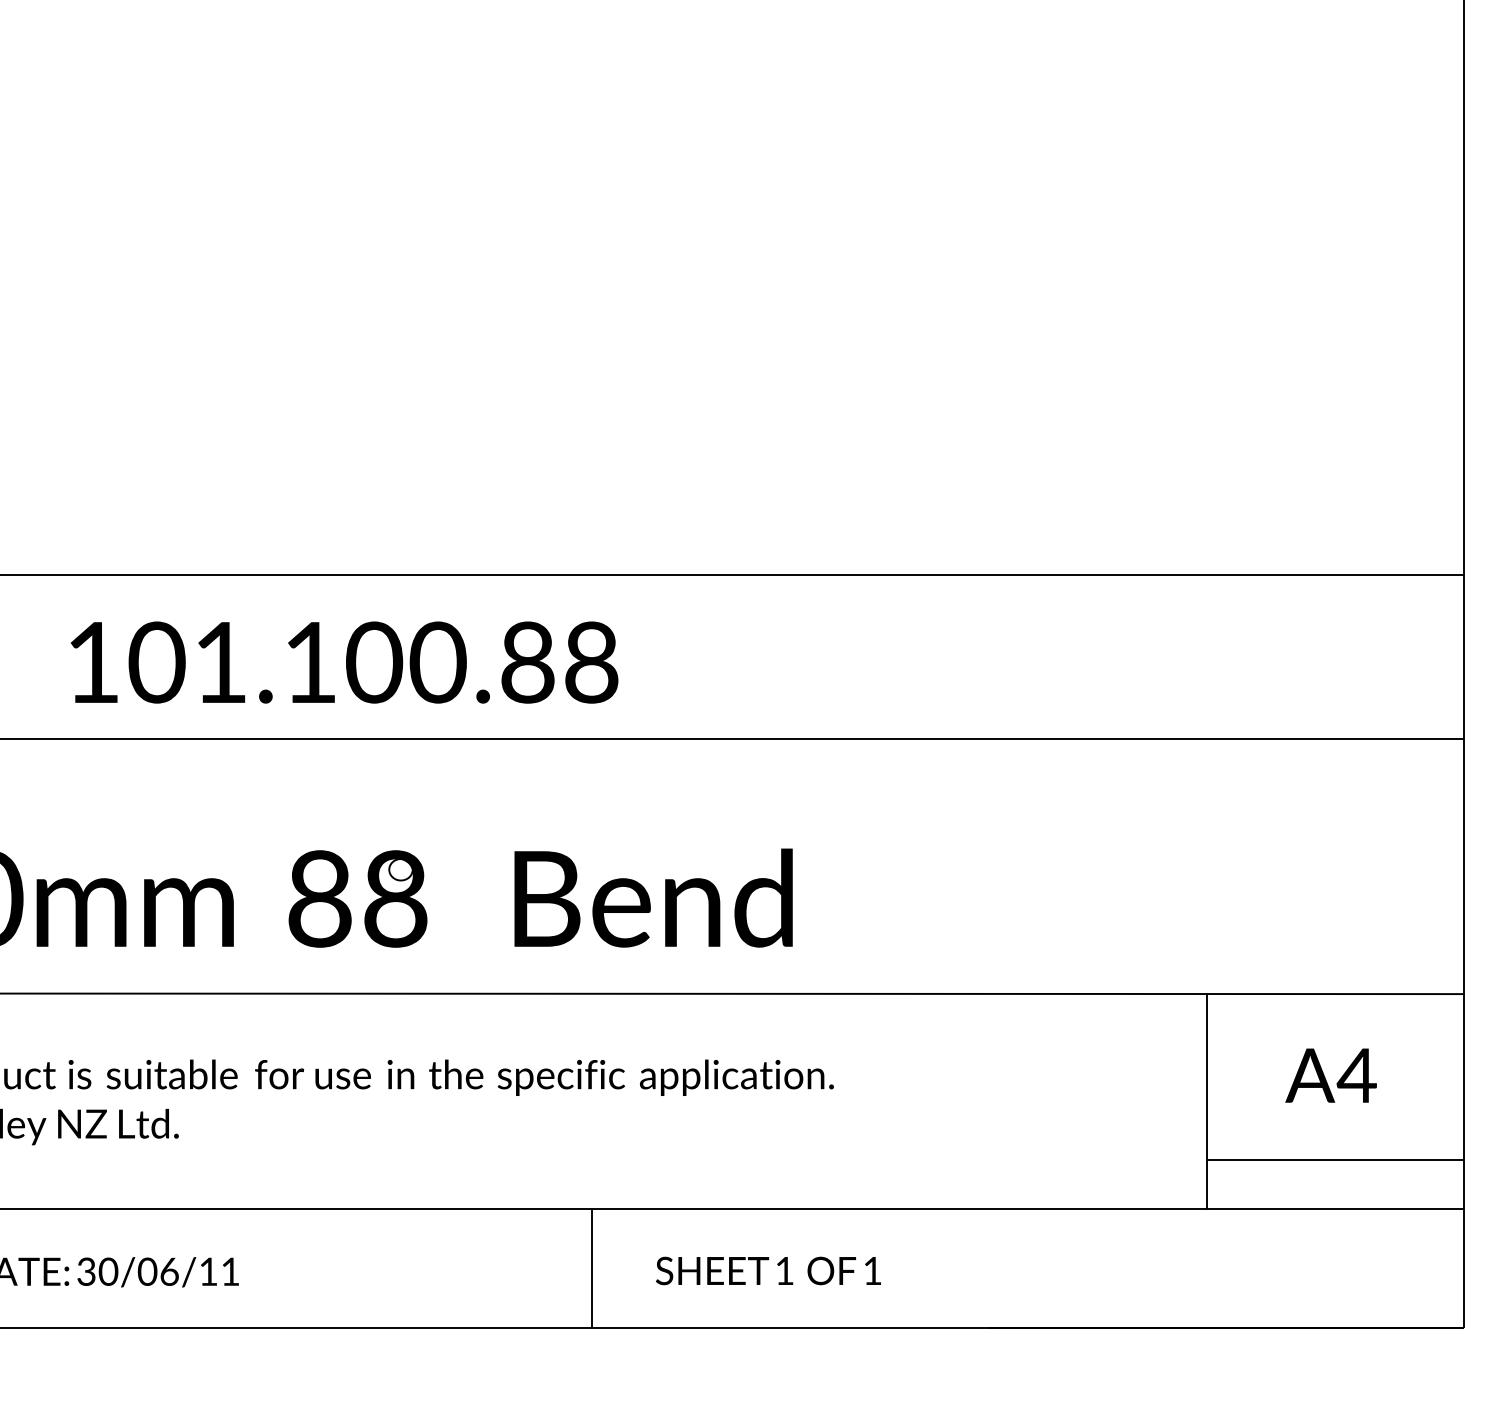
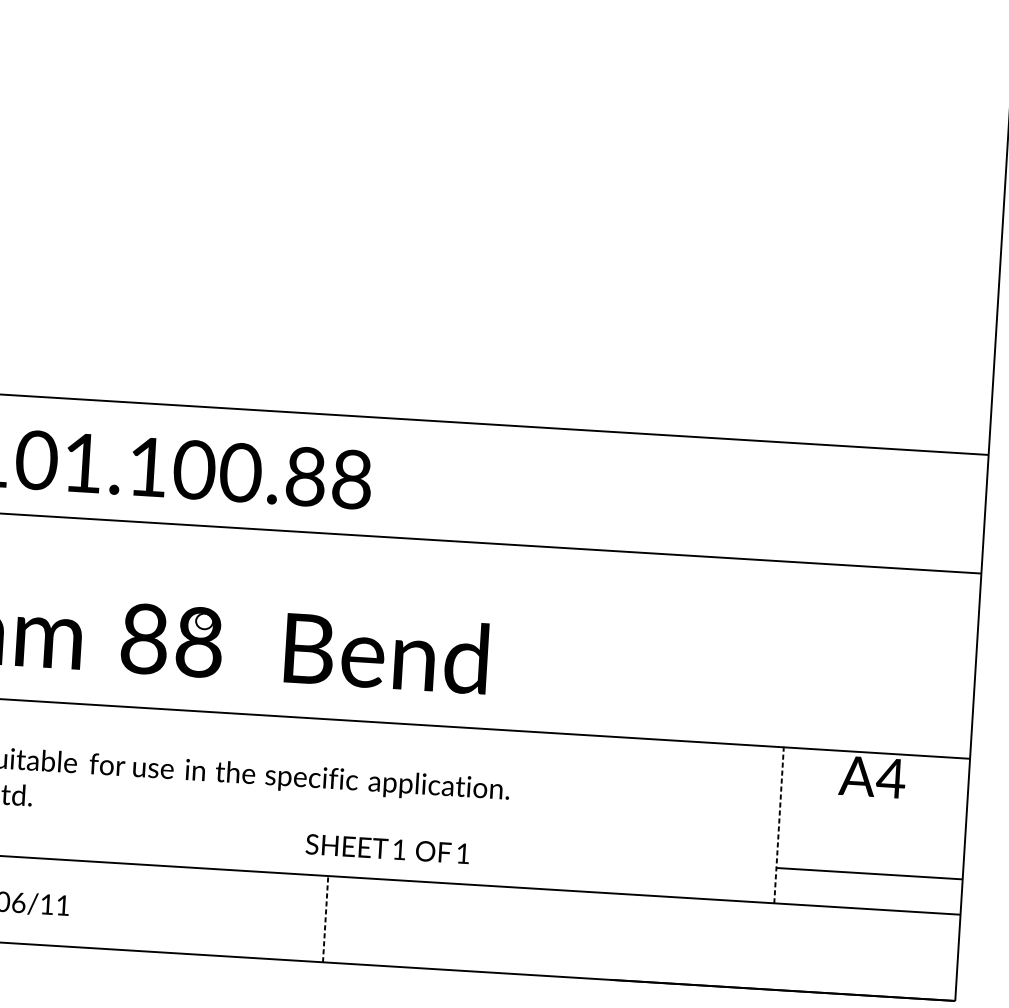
text: (1330, 1075) -> (871, 777), moved
line: (1207, 1100) -> (779, 824), solid -> dashed
line: (592, 1267) -> (325, 918), solid -> dashed
text: (768, 1270) -> (387, 848), moved

